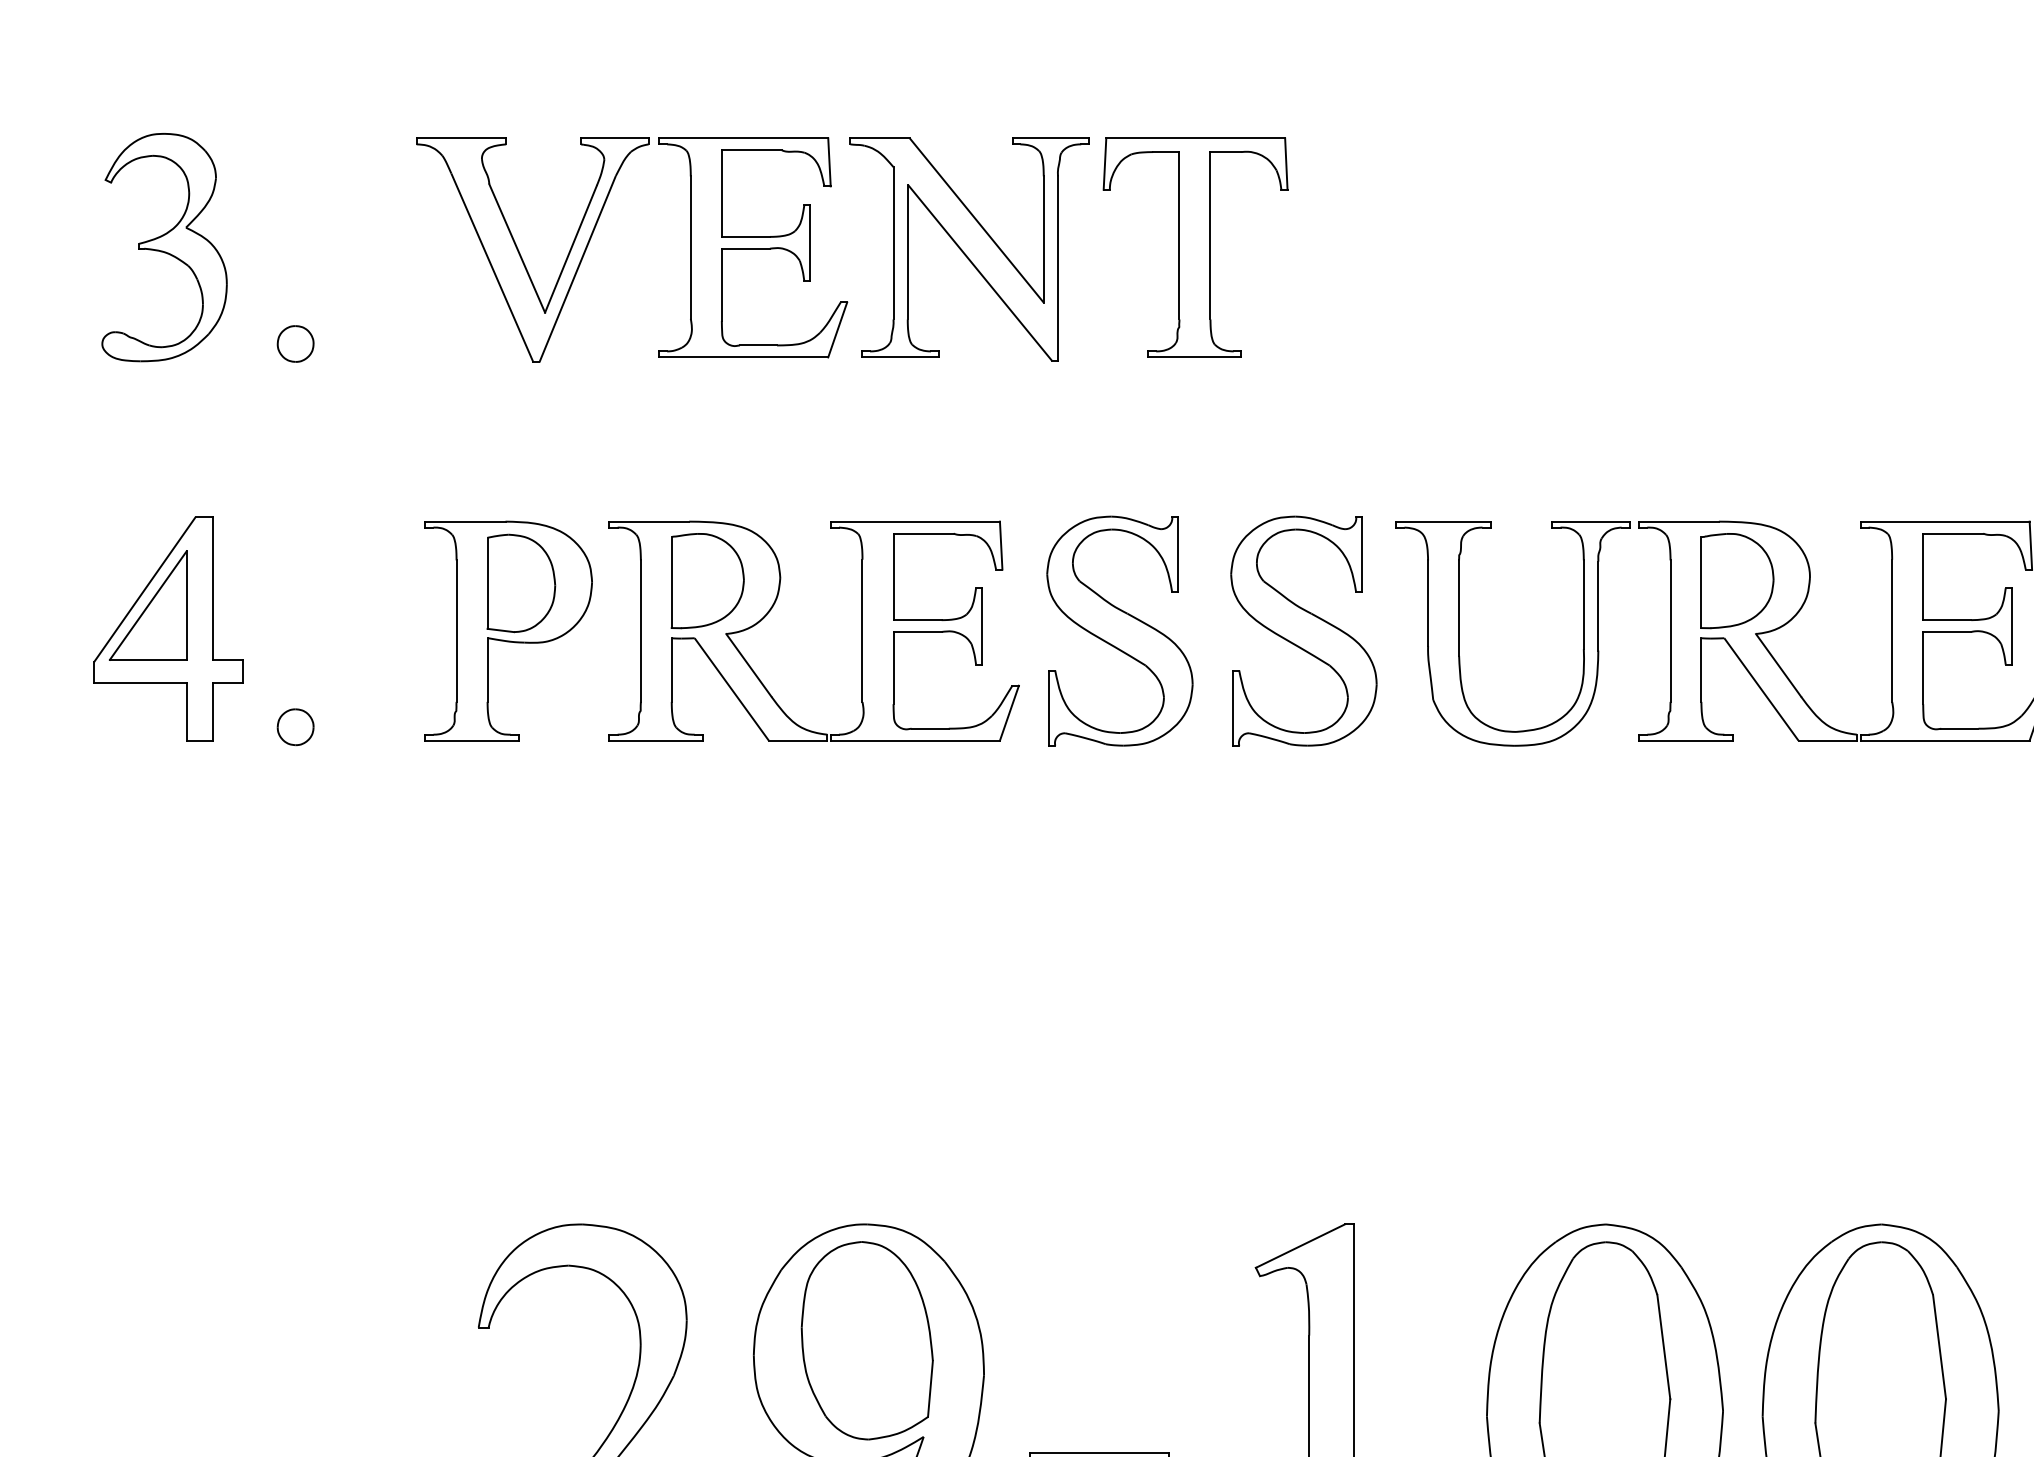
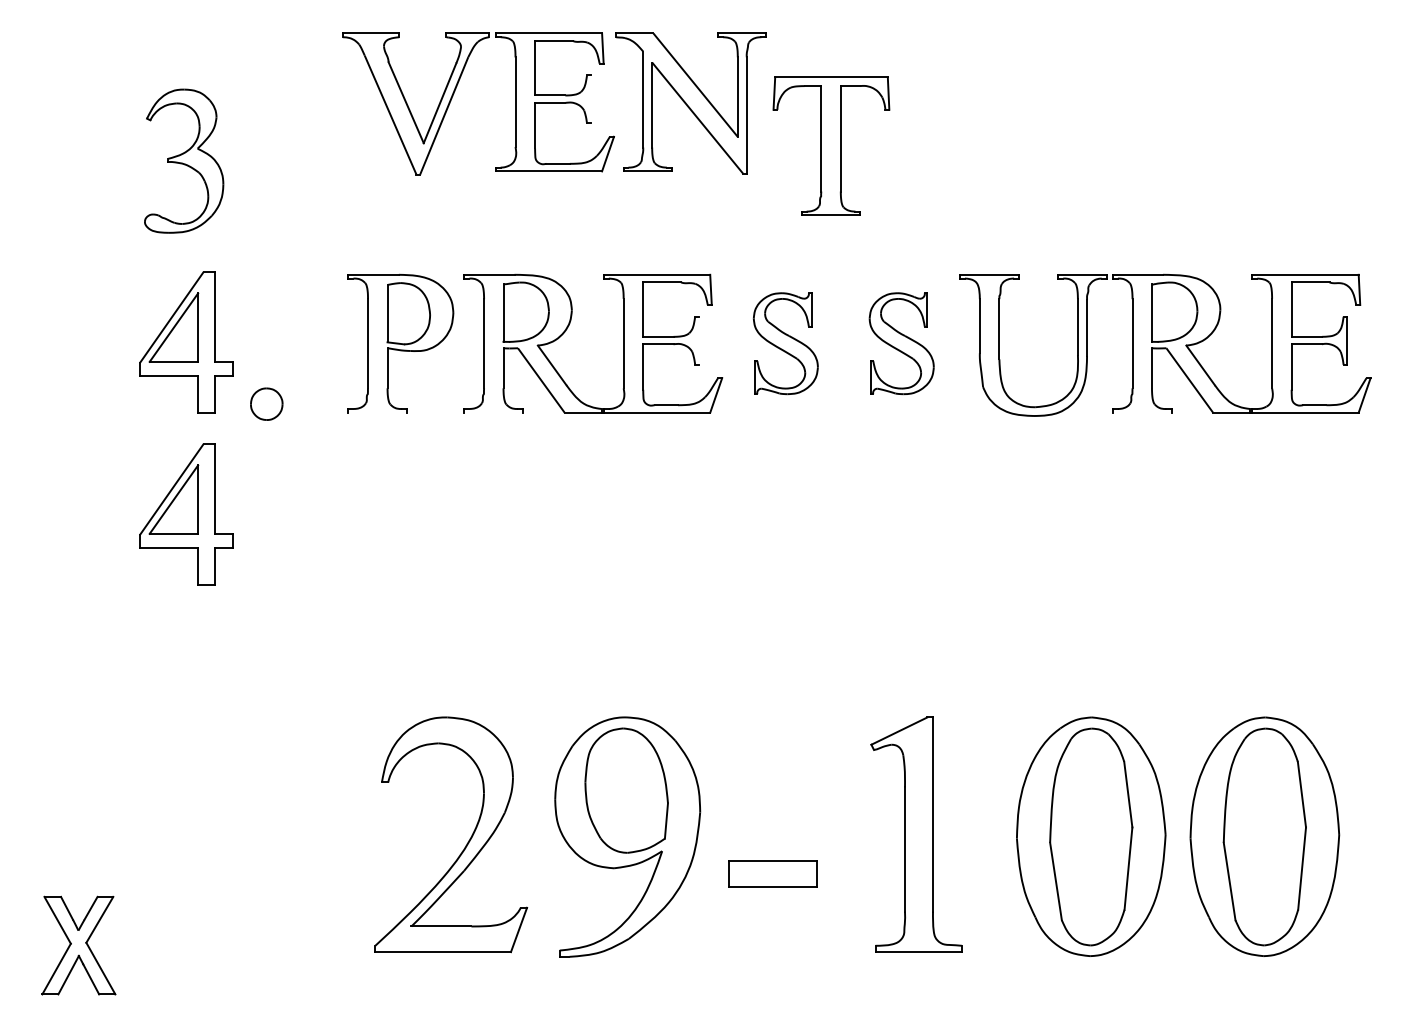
line: (809, 243) -> (590, 99), removed
part: (165, 246) -> (184, 160), moved
part: (1195, 246) -> (831, 145), moved
part: (295, 343) -> (266, 162), removed
line: (981, 625) -> (698, 340), removed
part: (1119, 630) -> (785, 343), size x0.7
part: (1303, 630) -> (901, 343), size x0.7
part: (295, 727) -> (266, 404), size x1.4
line: (471, 740) -> (377, 412), removed
line: (655, 740) -> (493, 412), removed
line: (1684, 740) -> (1141, 412), removed
part: (168, 902) -> (186, 514), added

